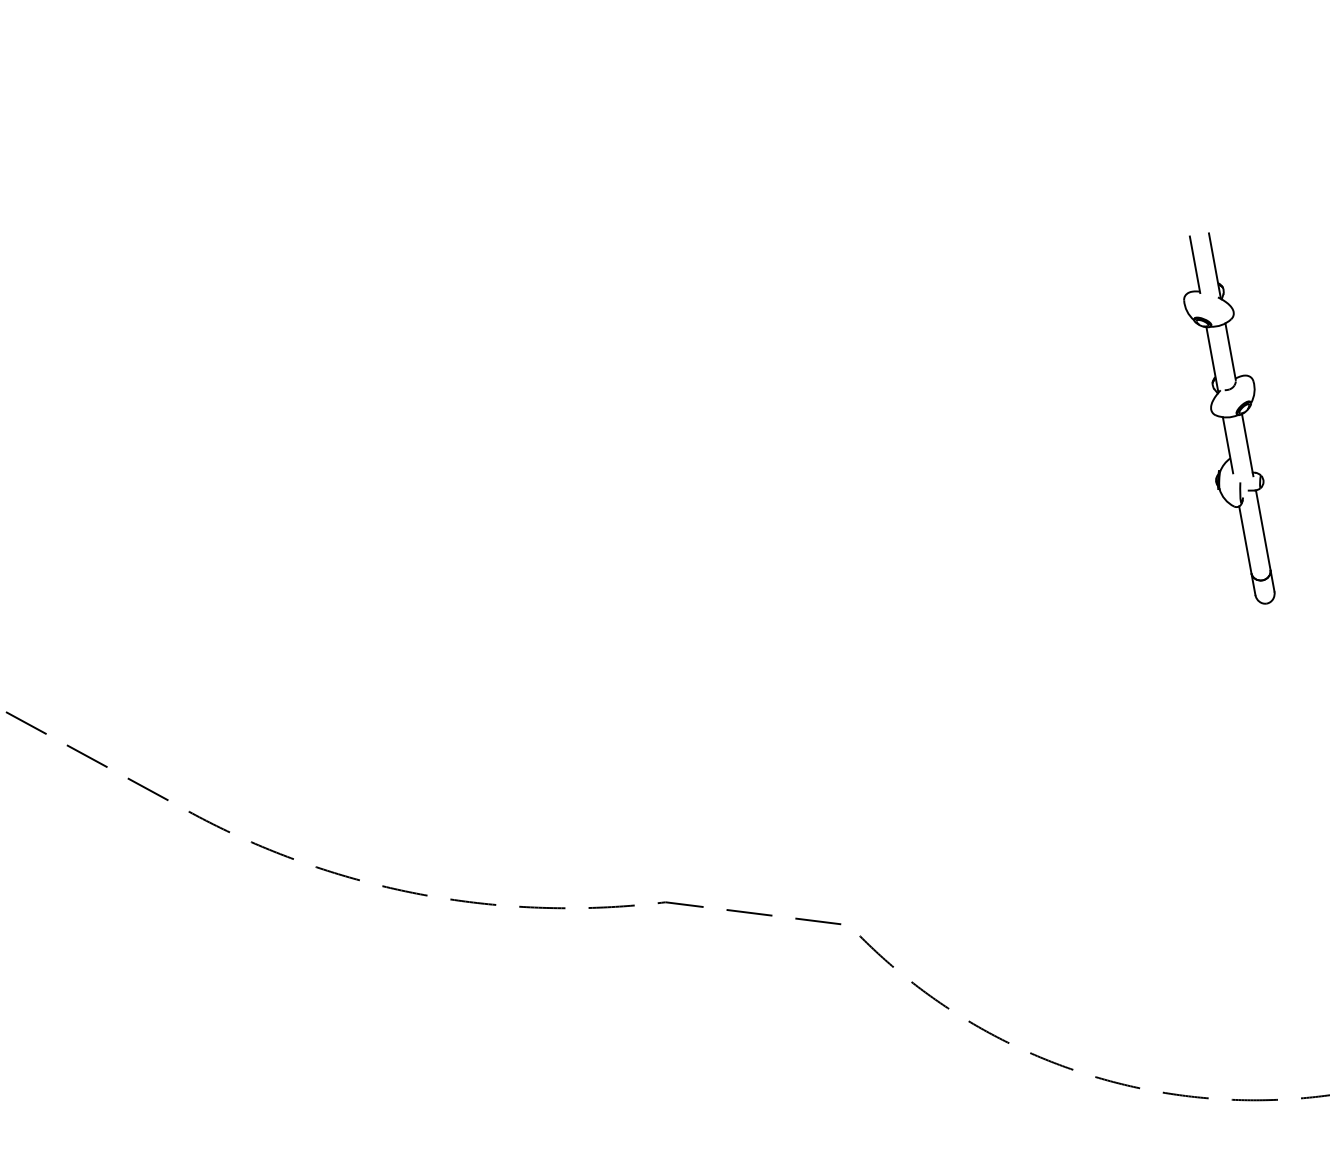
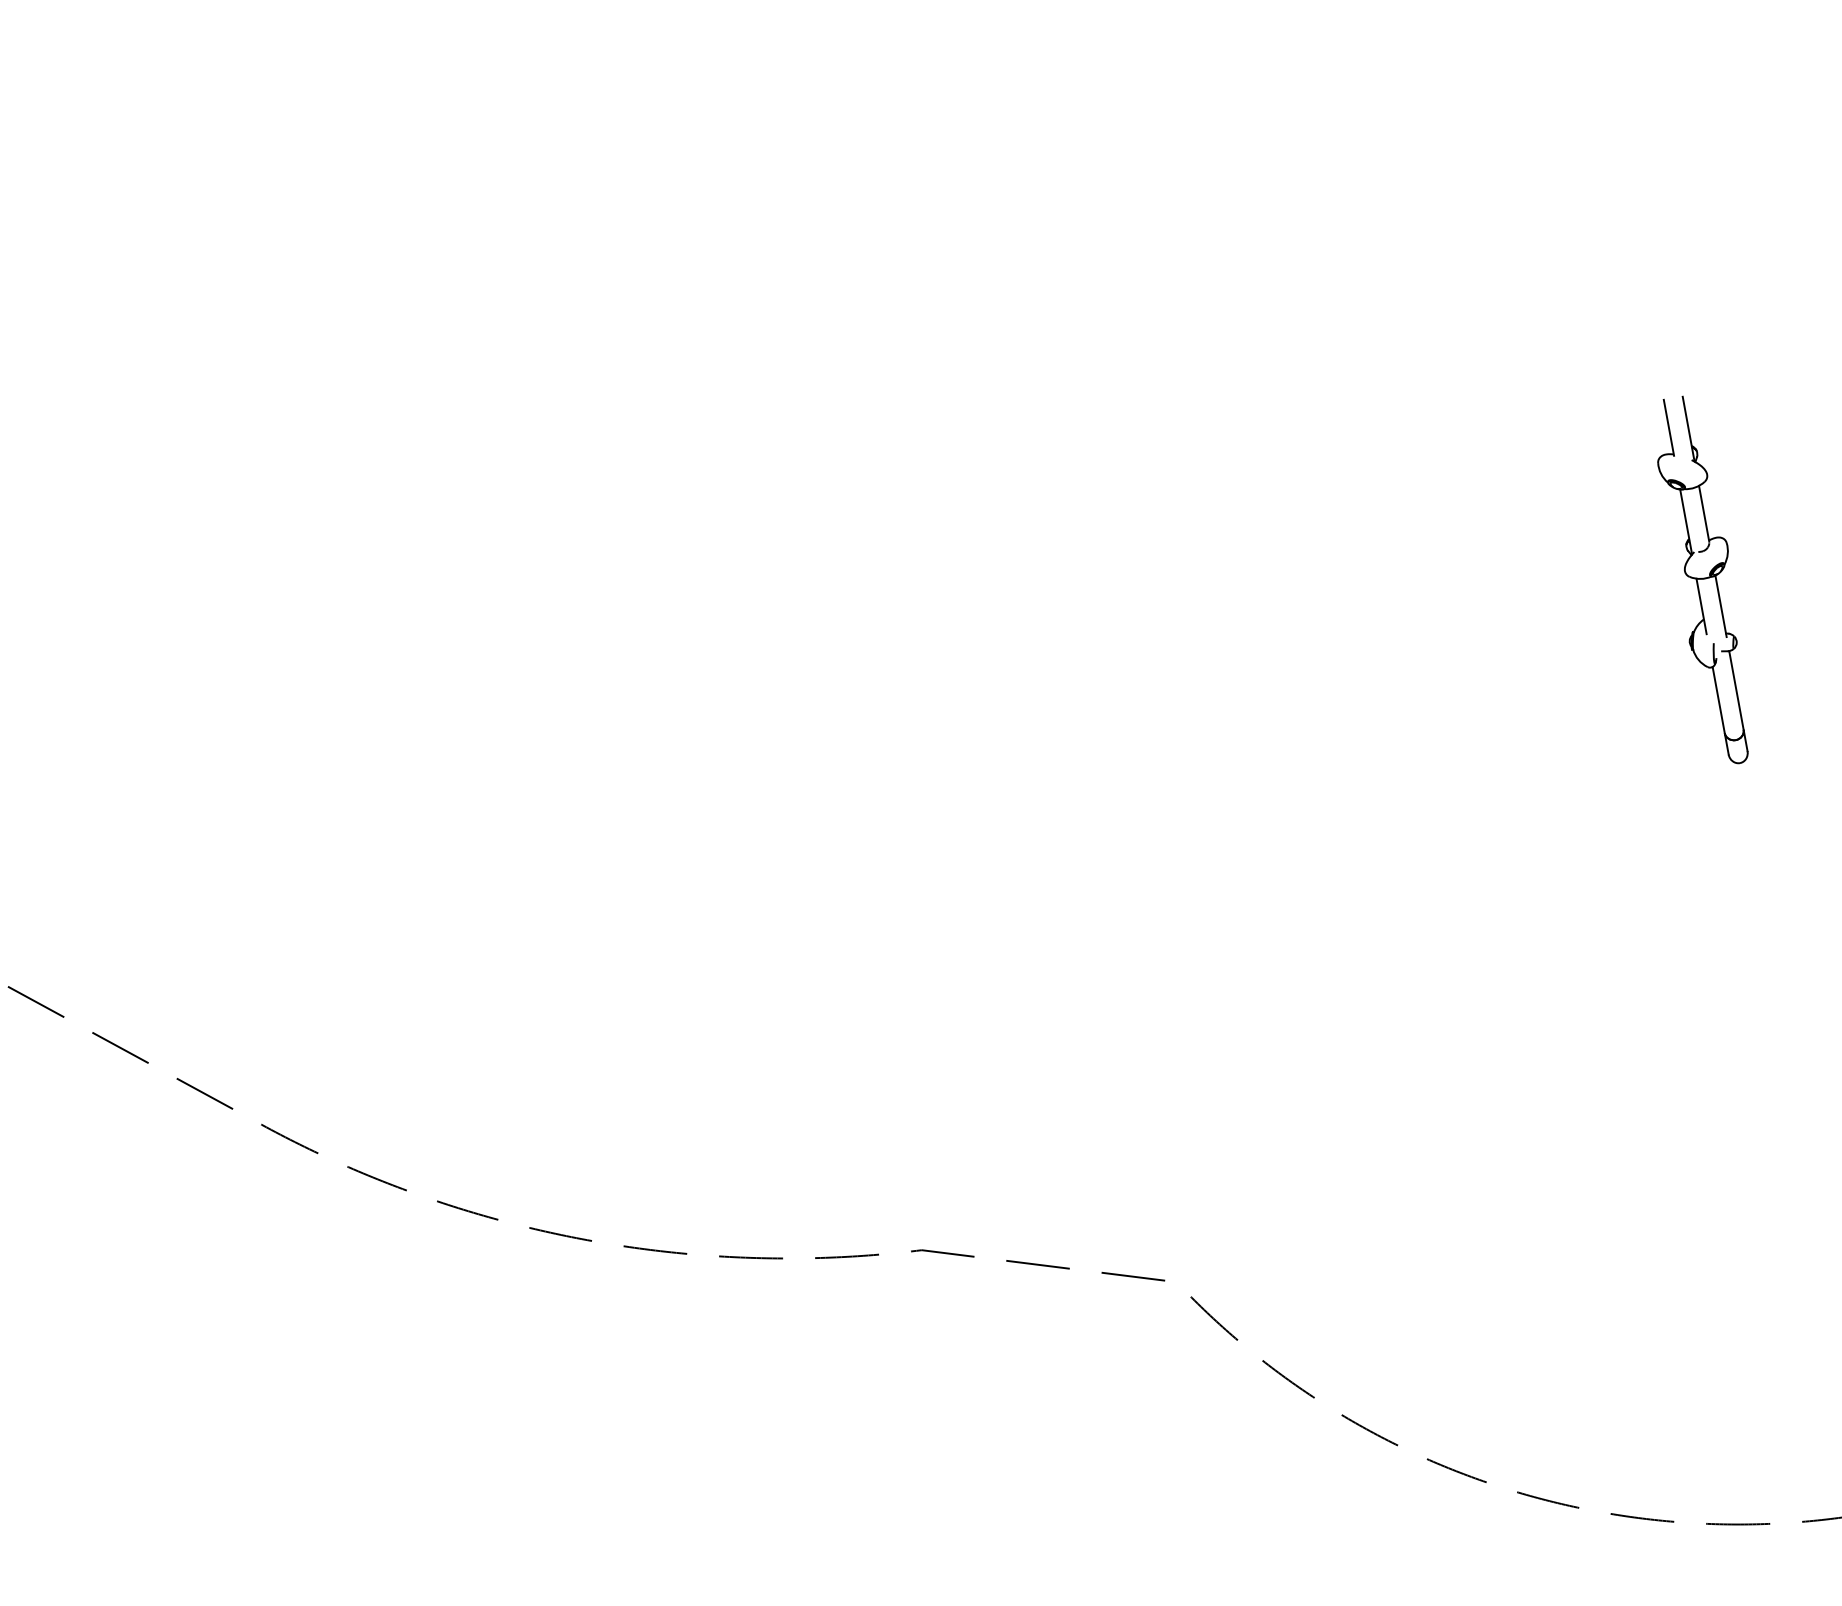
part: (1229, 418) -> (1702, 579), size x0.71

